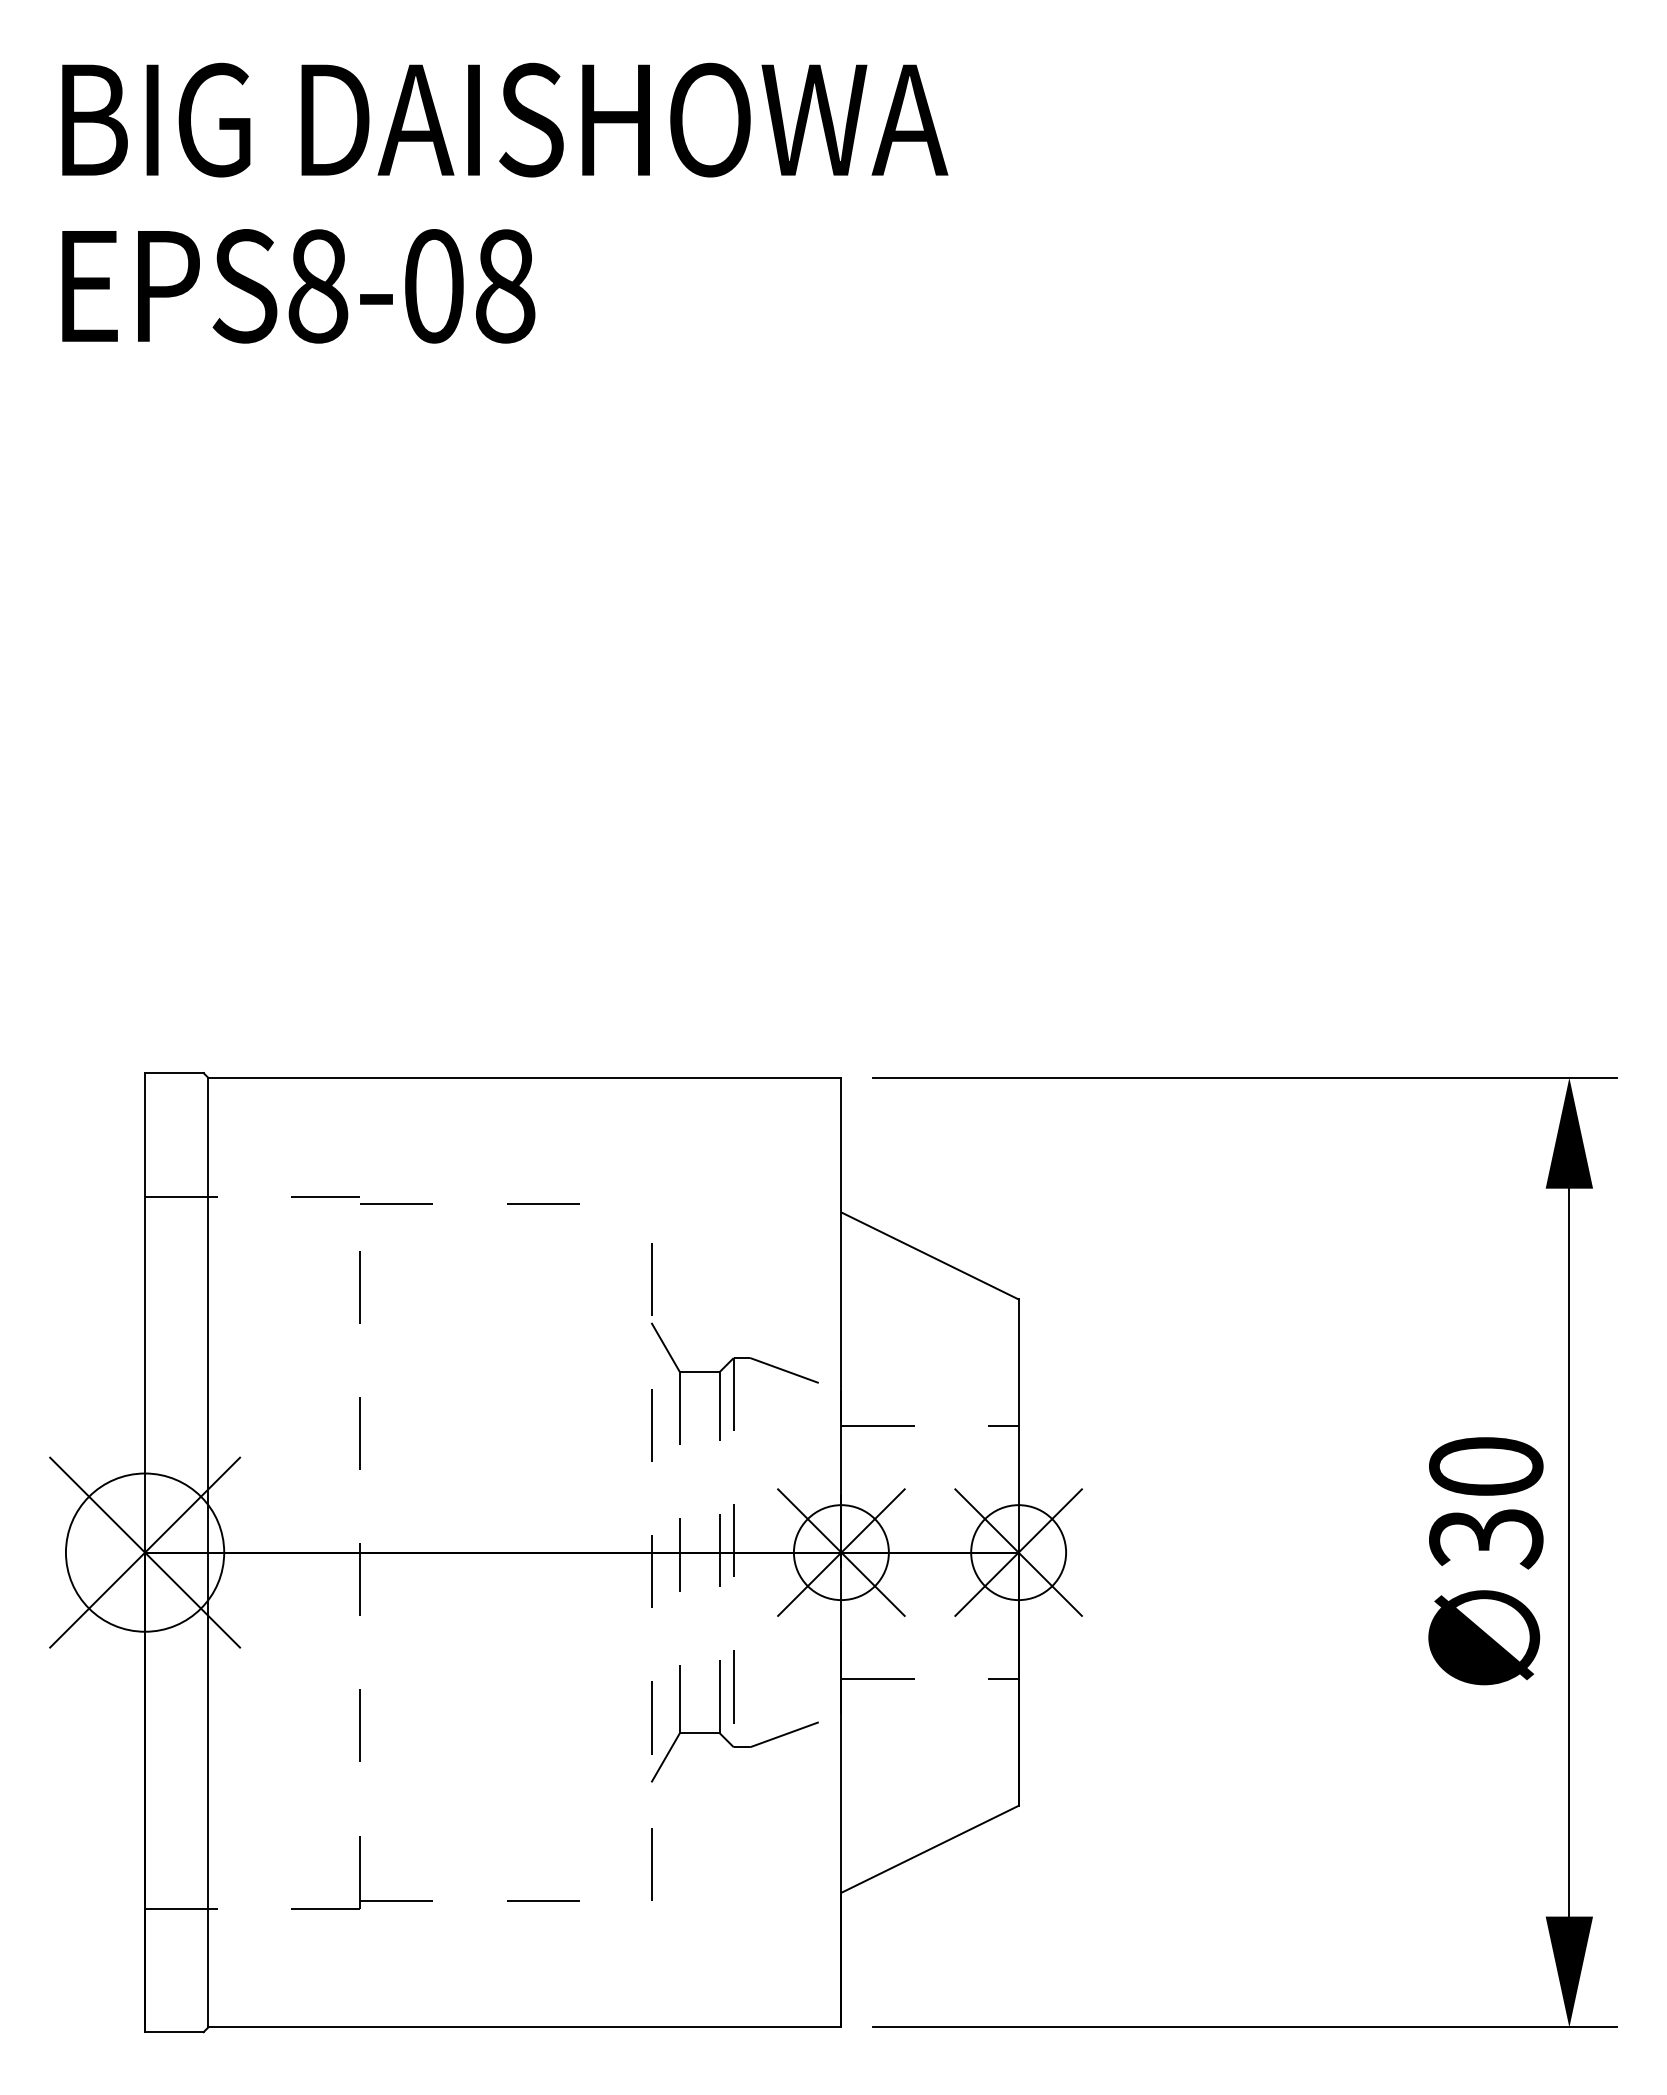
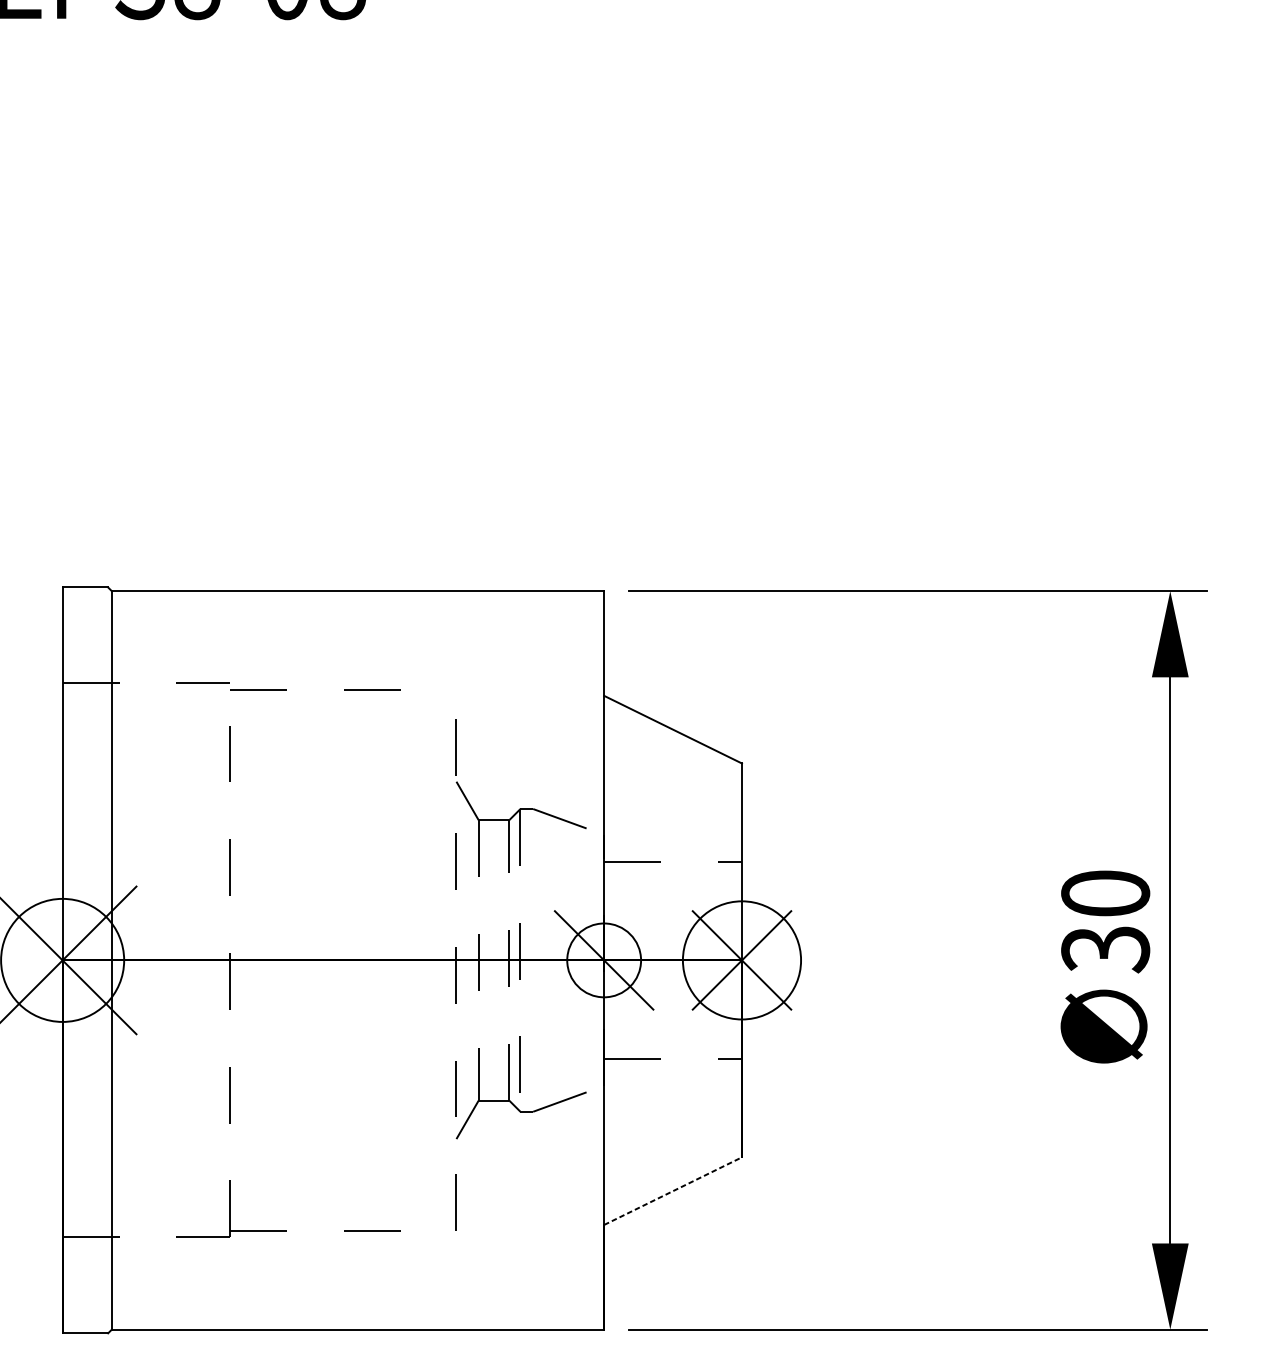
line: (841, 1552) -> (604, 960), removed
circle: (1018, 1552) -> (741, 960), size x1.6
line: (930, 1849) -> (673, 1191), solid -> dashed

